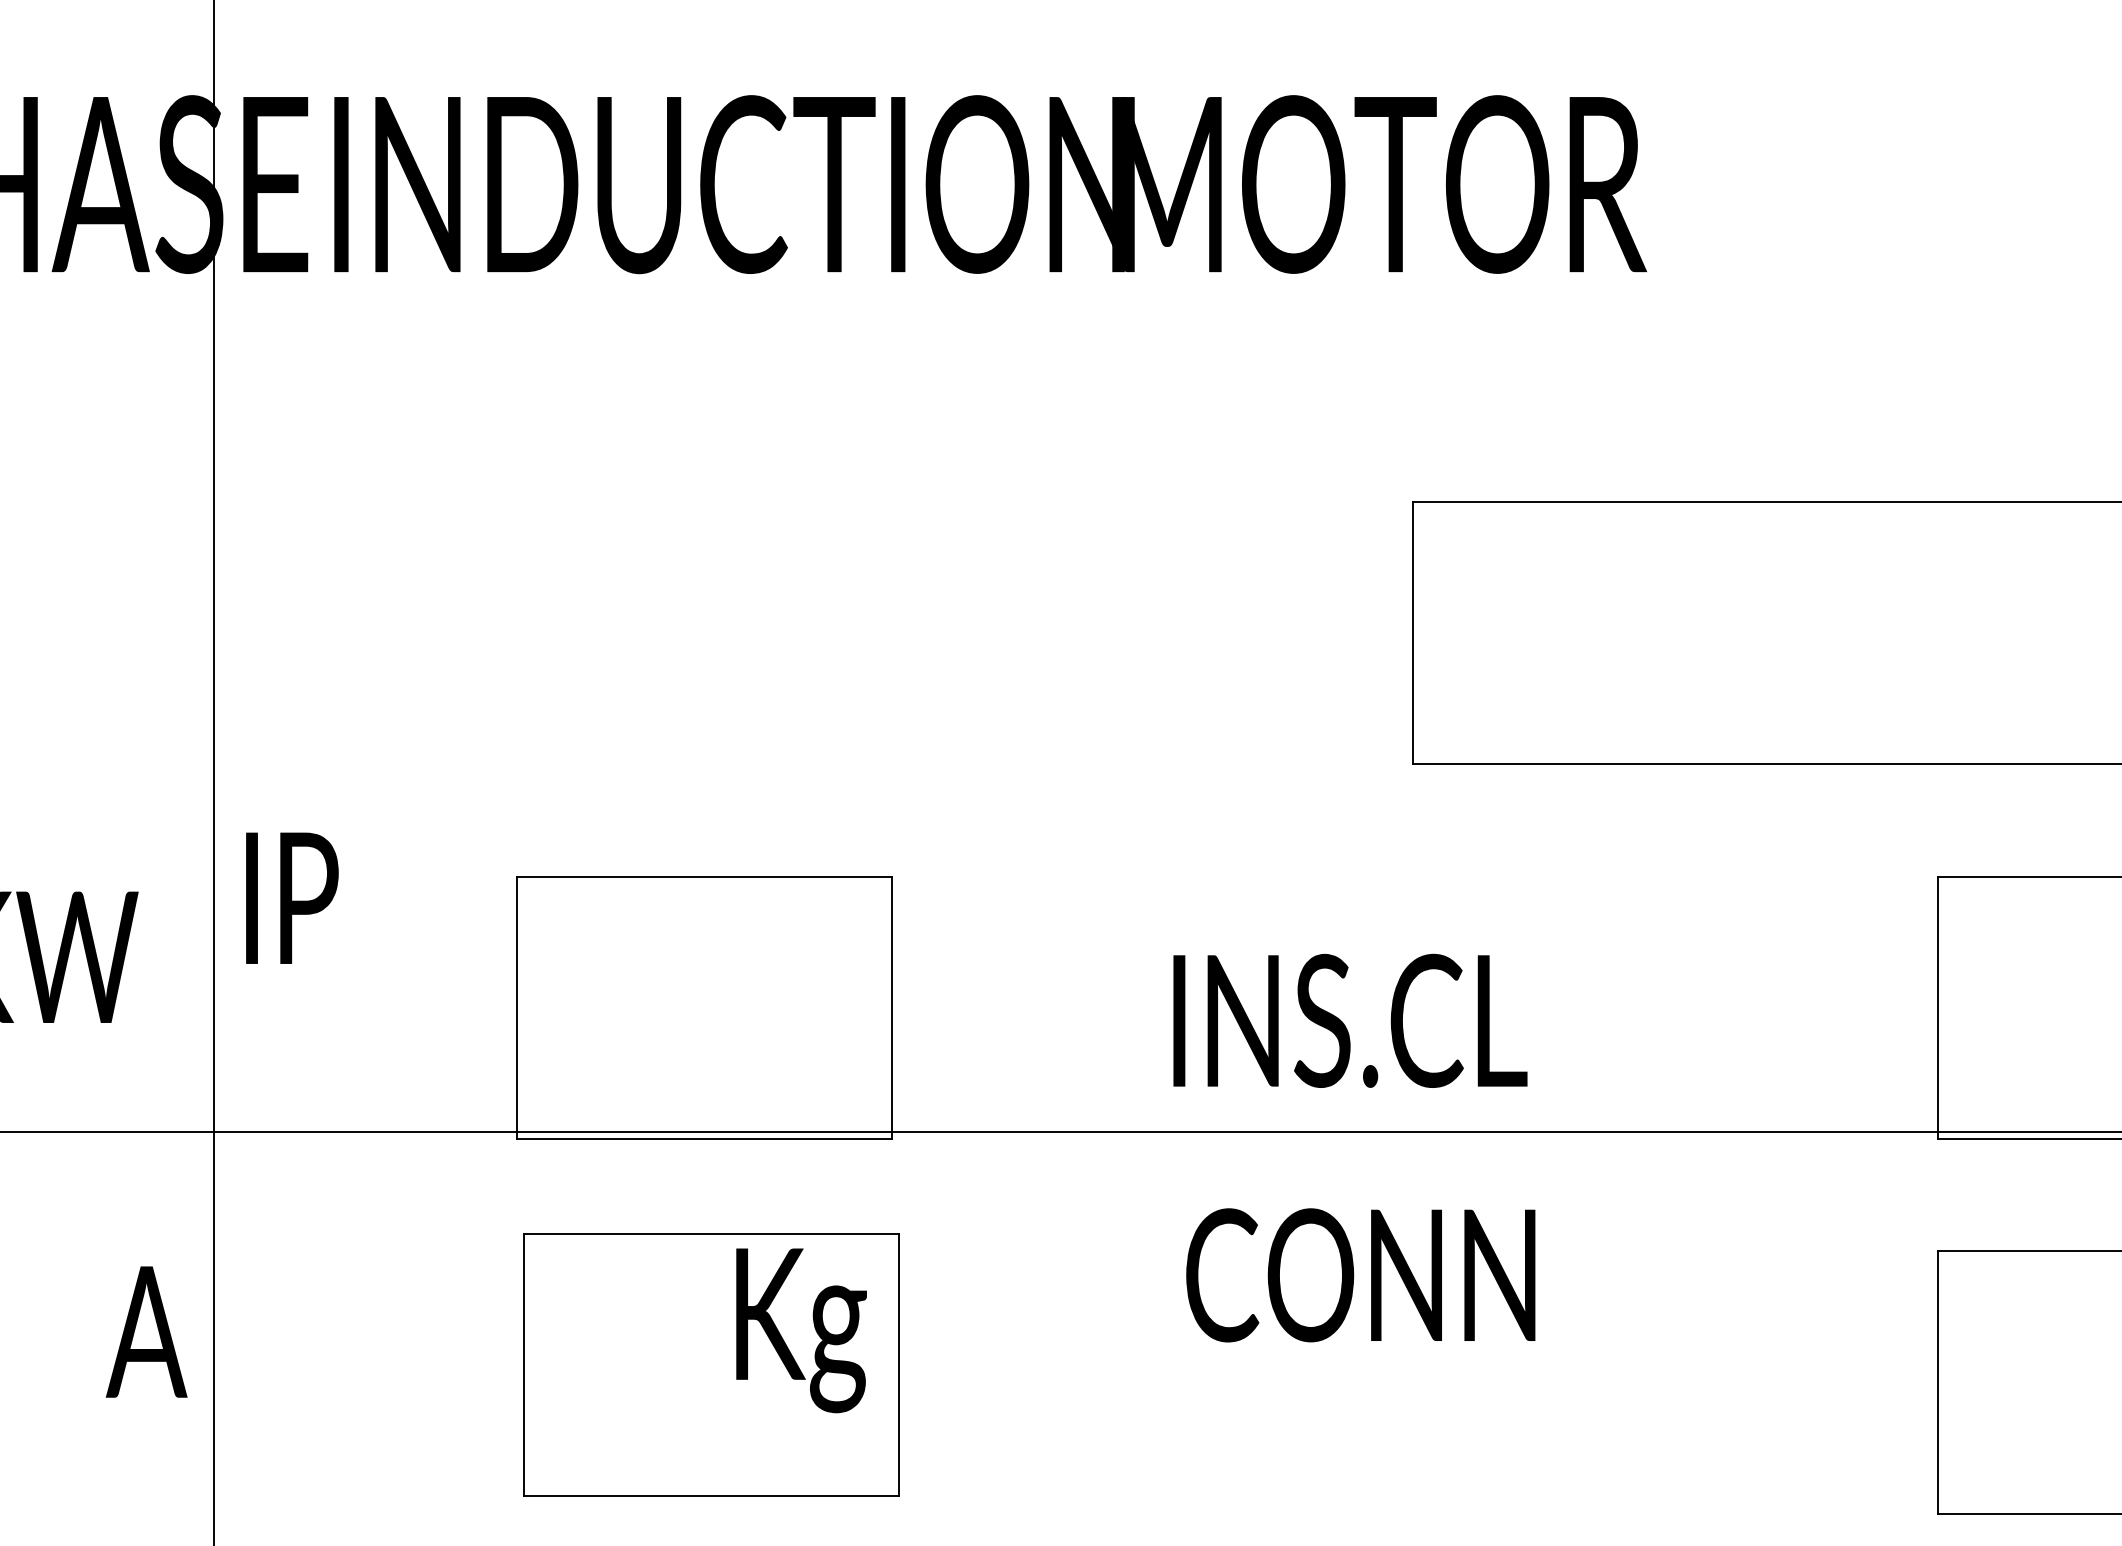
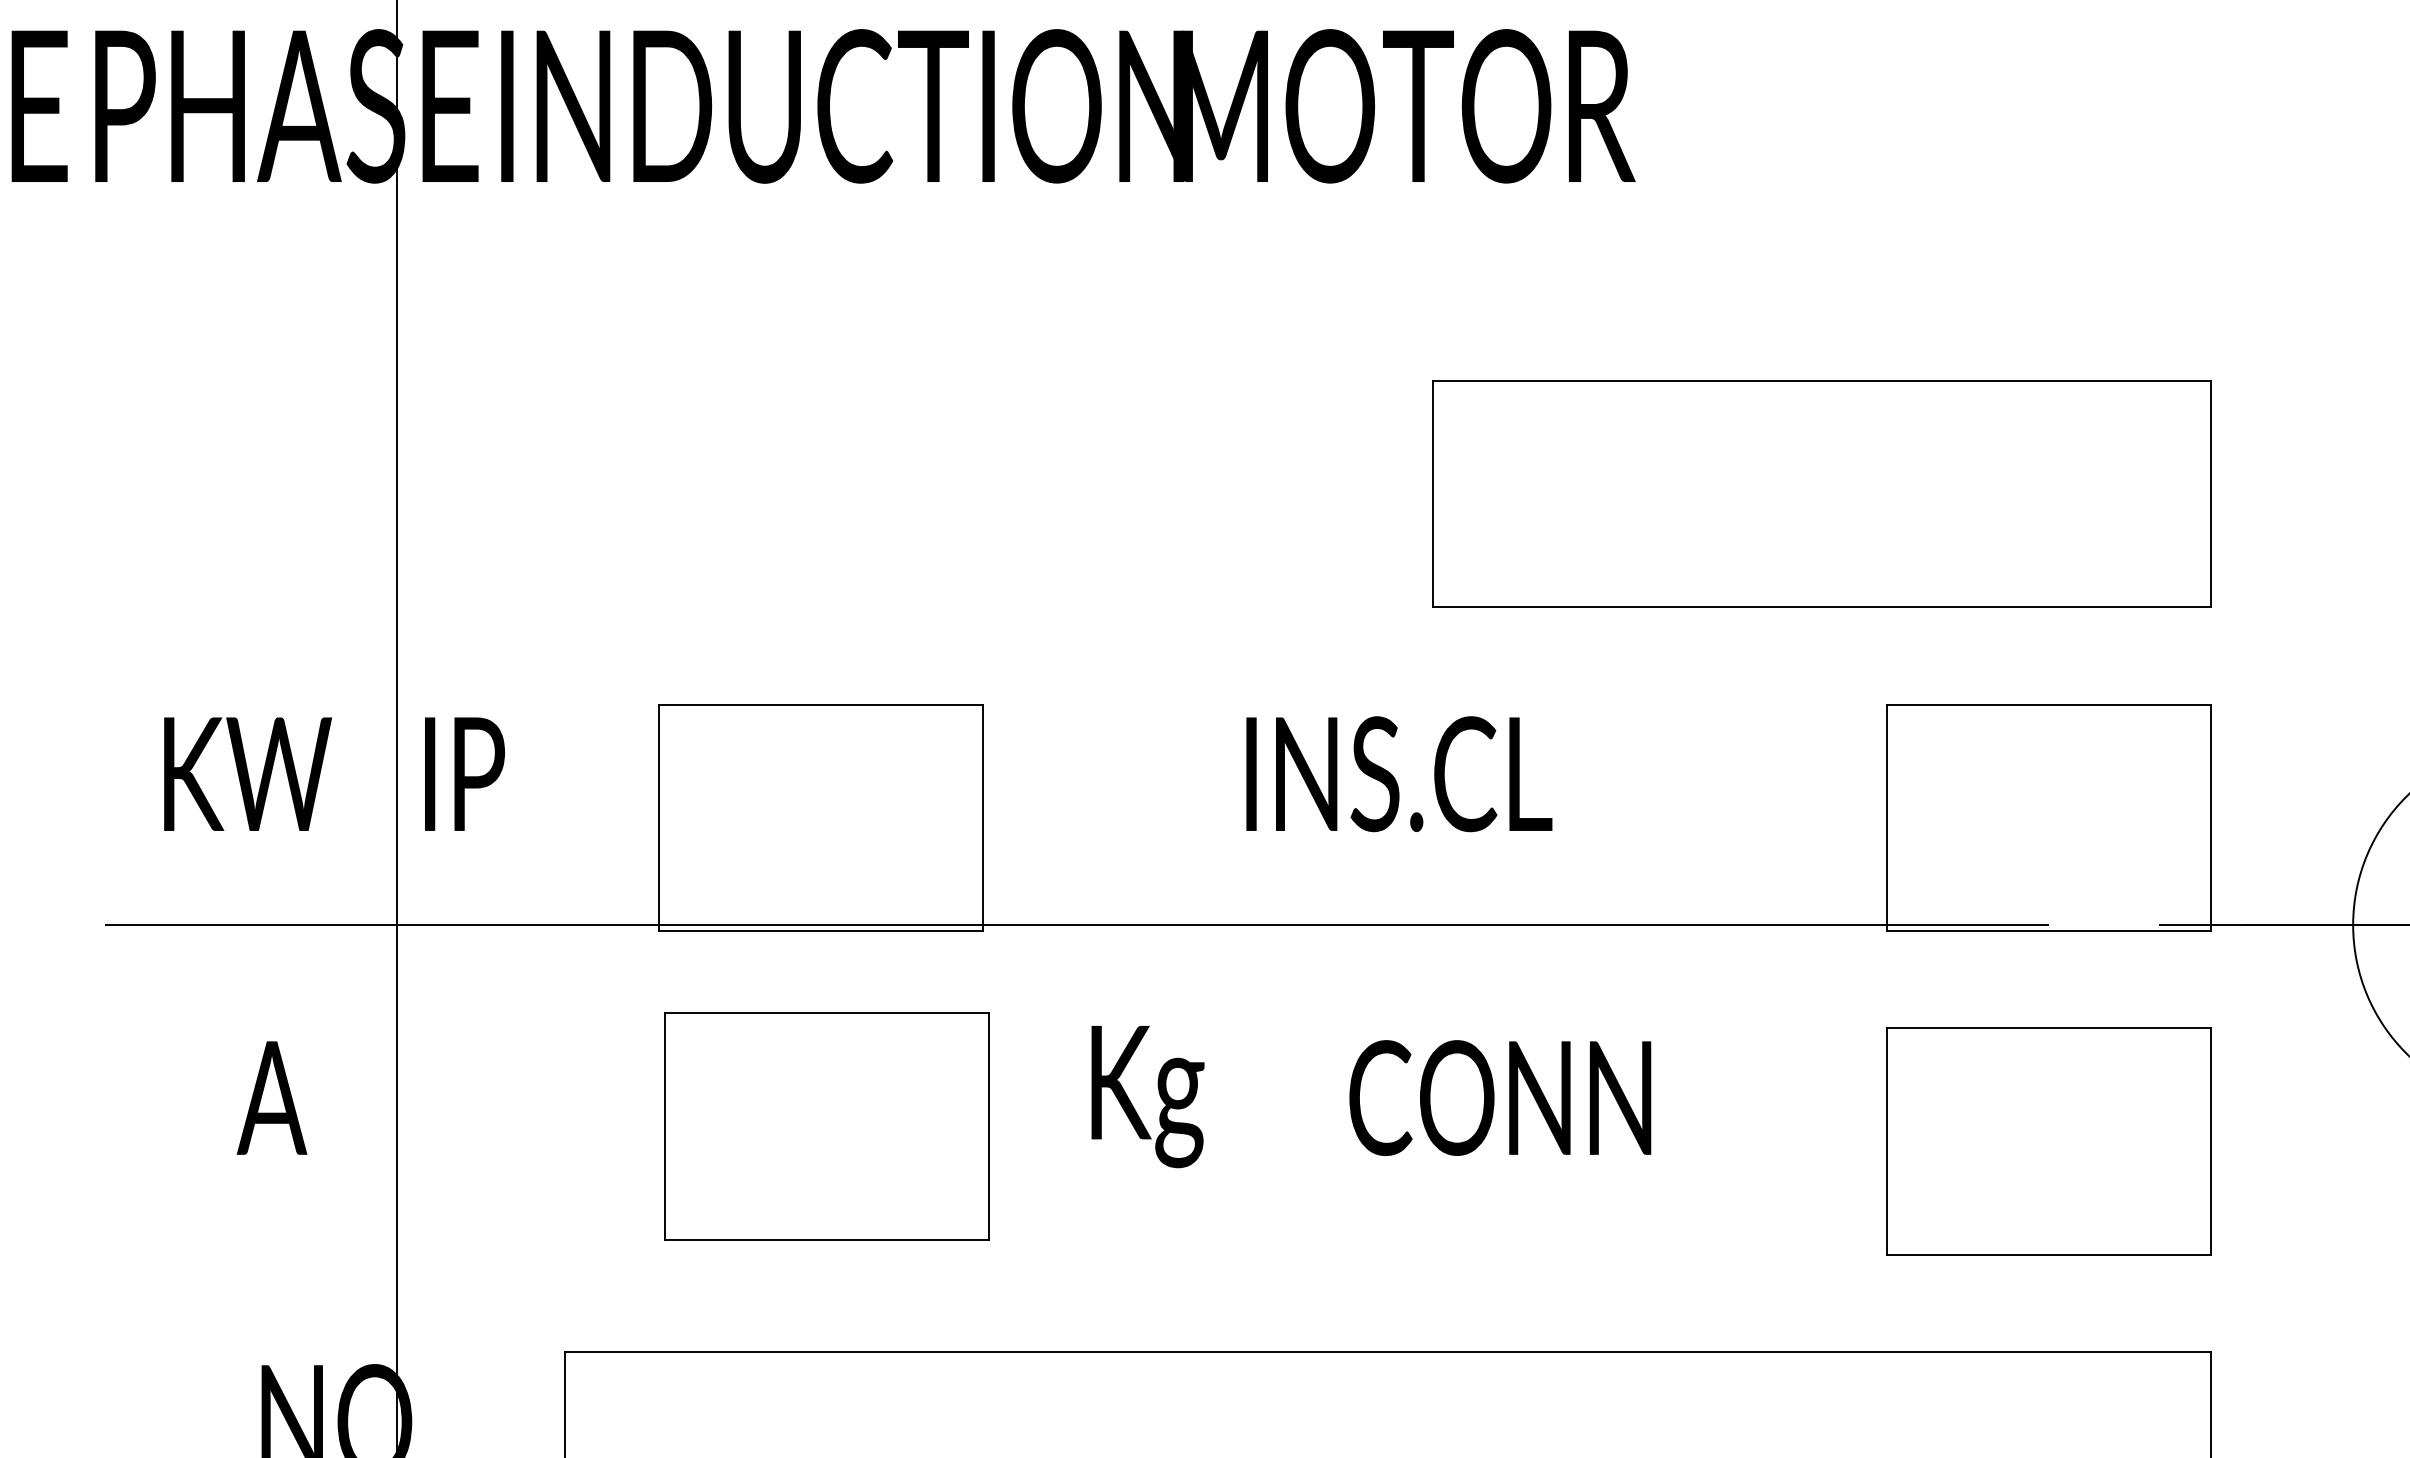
text: (291, 897) -> (464, 773), moved
text: (1350, 1021) -> (1399, 774), moved
text: (1361, 1274) -> (1500, 1097), moved
text: (146, 1331) -> (271, 1097), moved
text: (800, 1331) -> (1147, 1097), moved

